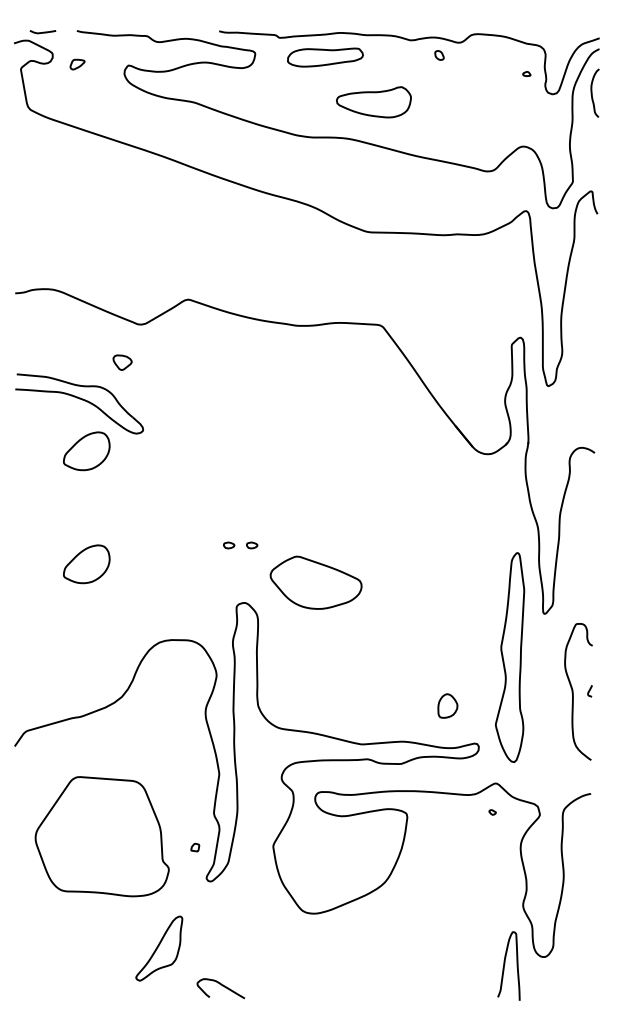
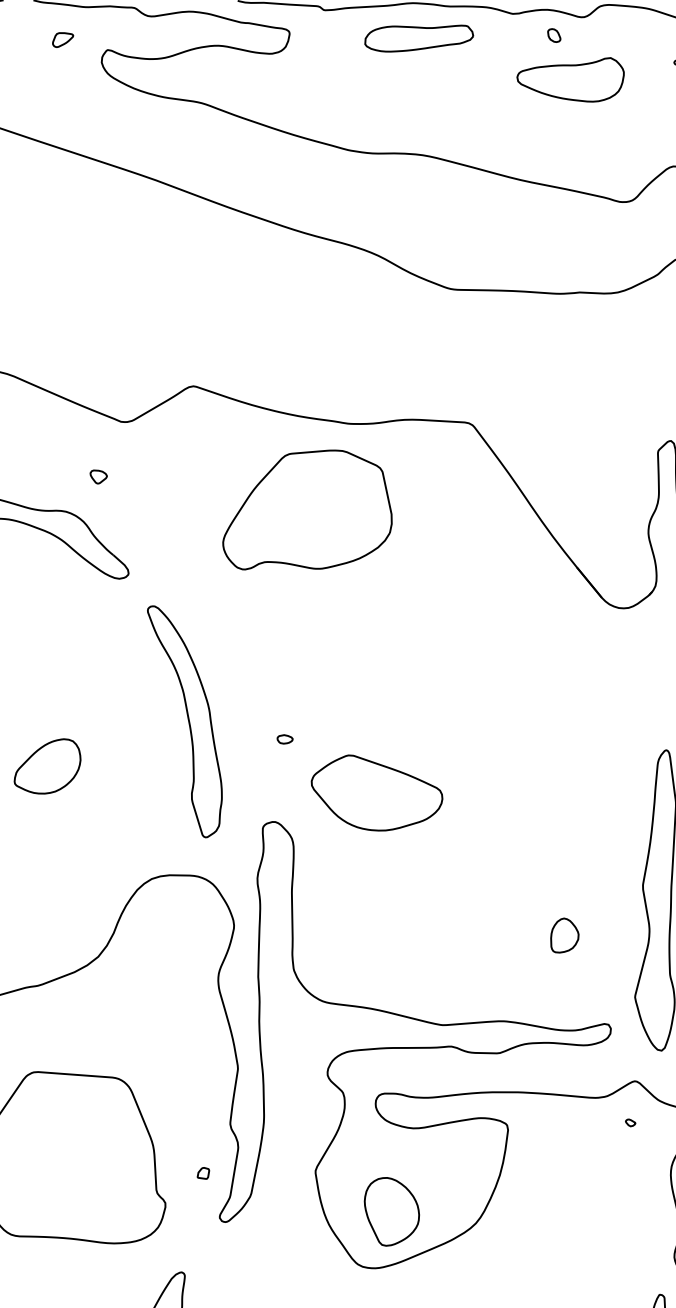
part: (325, 57) -> (419, 38), moved
part: (77, 64) -> (63, 39), moved
part: (373, 102) -> (570, 80), moved
part: (121, 362) -> (97, 476), size x0.62
part: (267, 385) -> (307, 509), added
part: (86, 451) -> (47, 604), removed
part: (181, 532) -> (183, 720), added
part: (229, 545) -> (252, 739), removed
part: (447, 705) -> (564, 934), moved
part: (326, 873) -> (391, 1210), added

